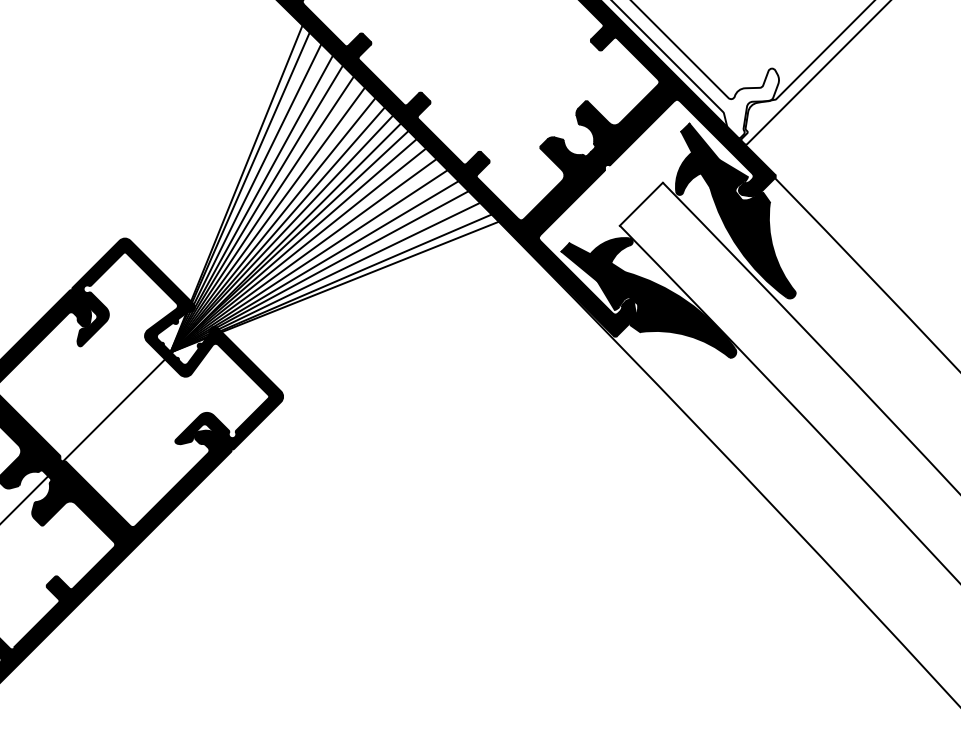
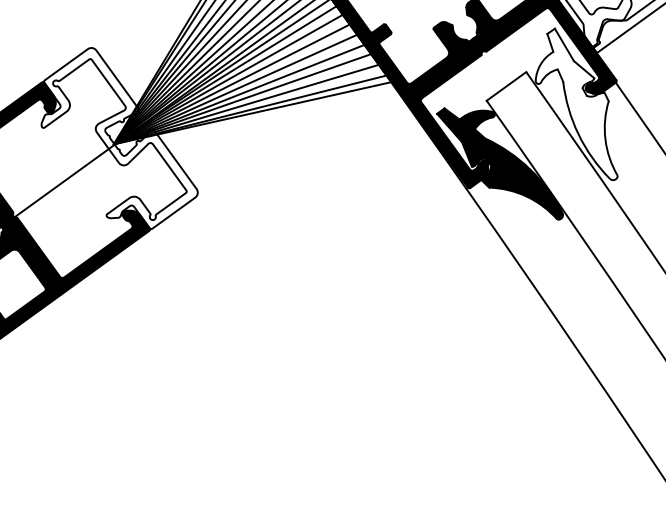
fill: (735, 210) -> (580, 103), removed
fill: (177, 343) -> (120, 137), removed

